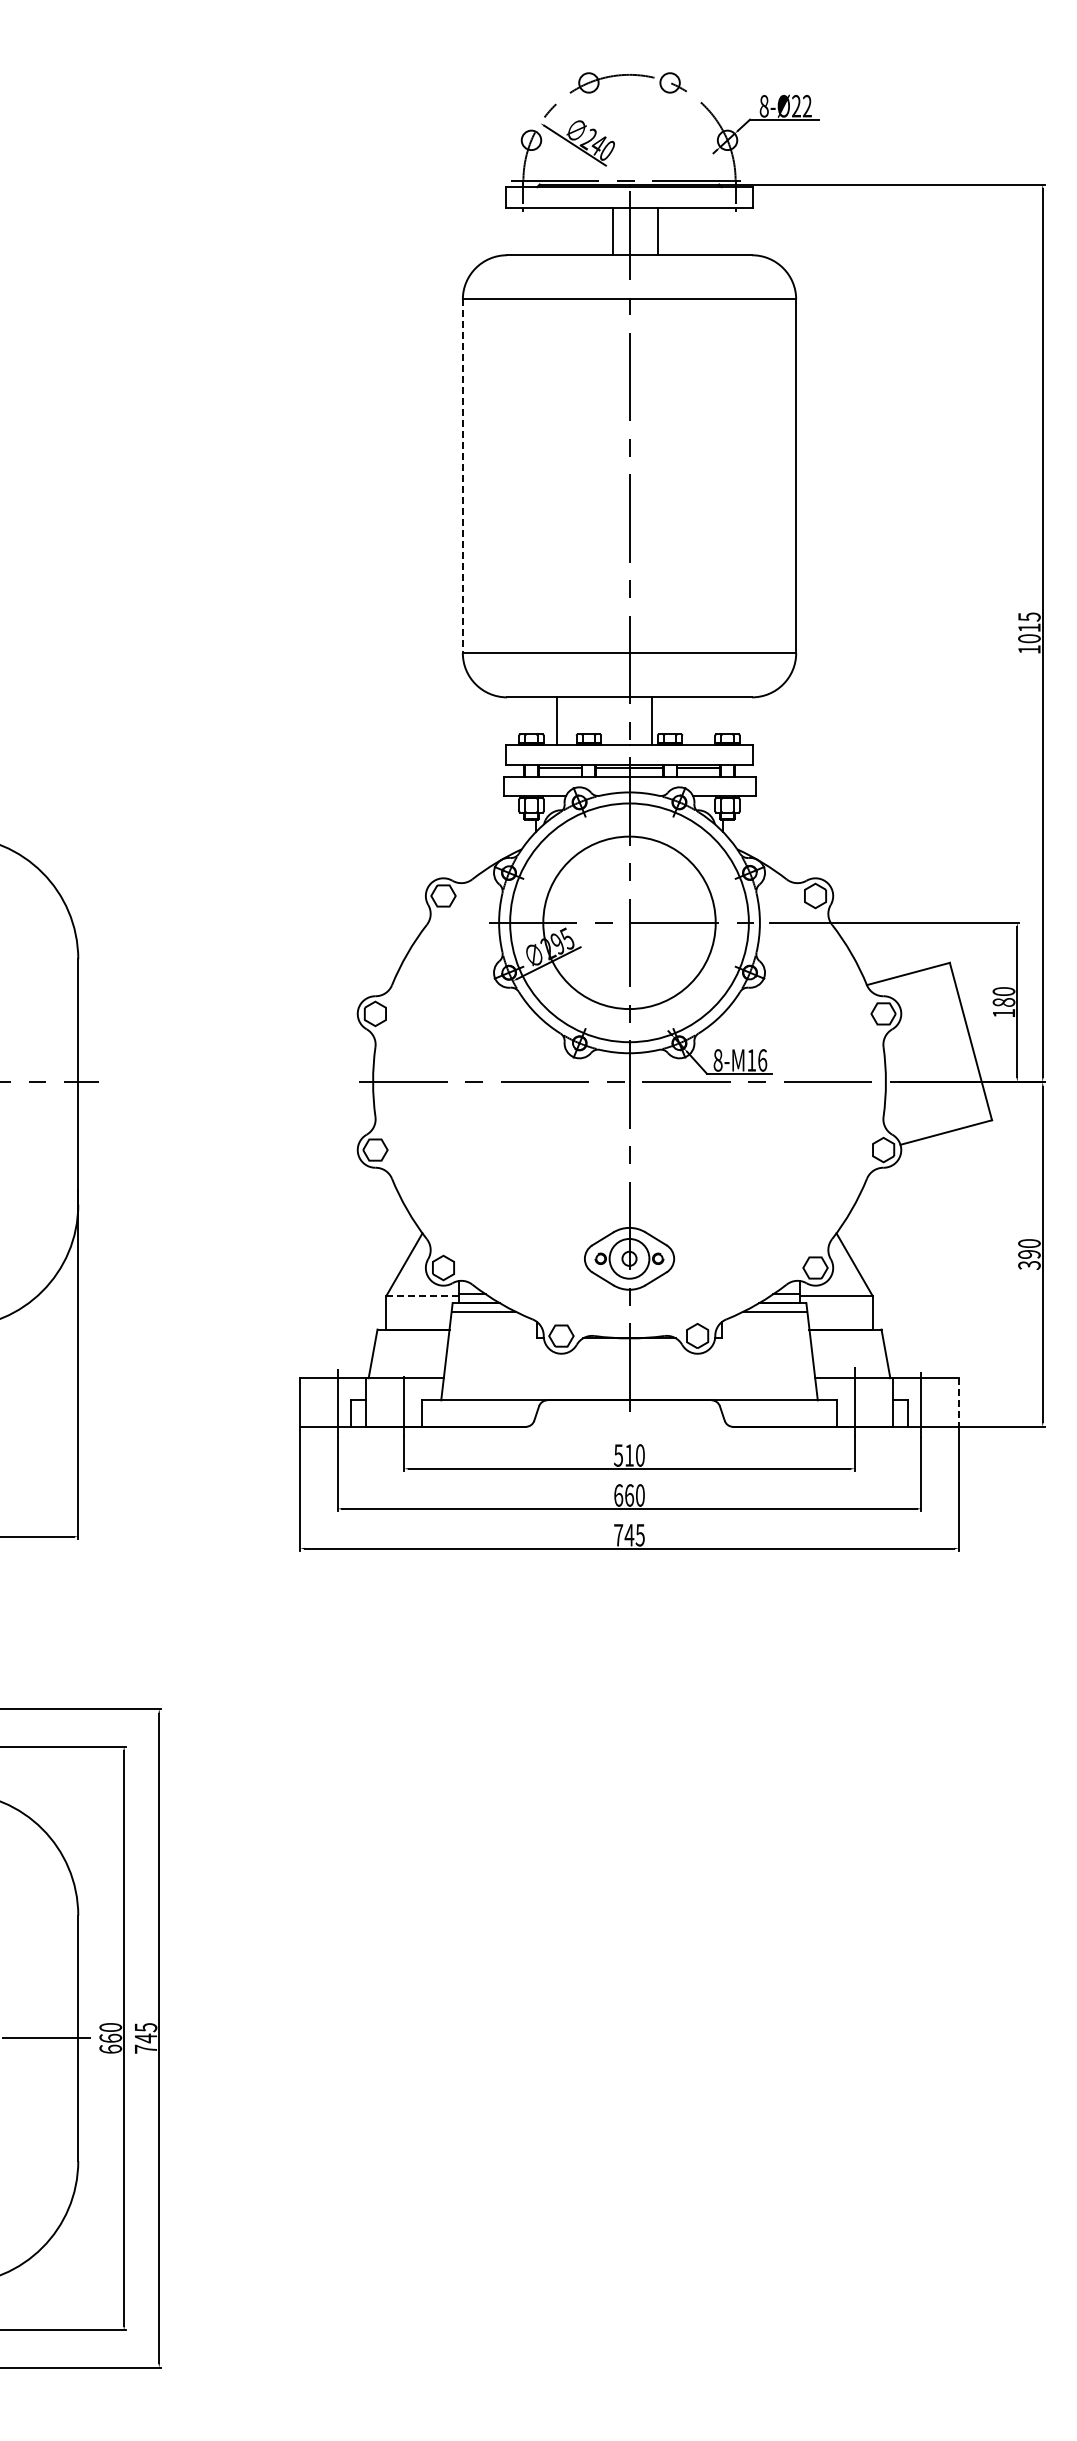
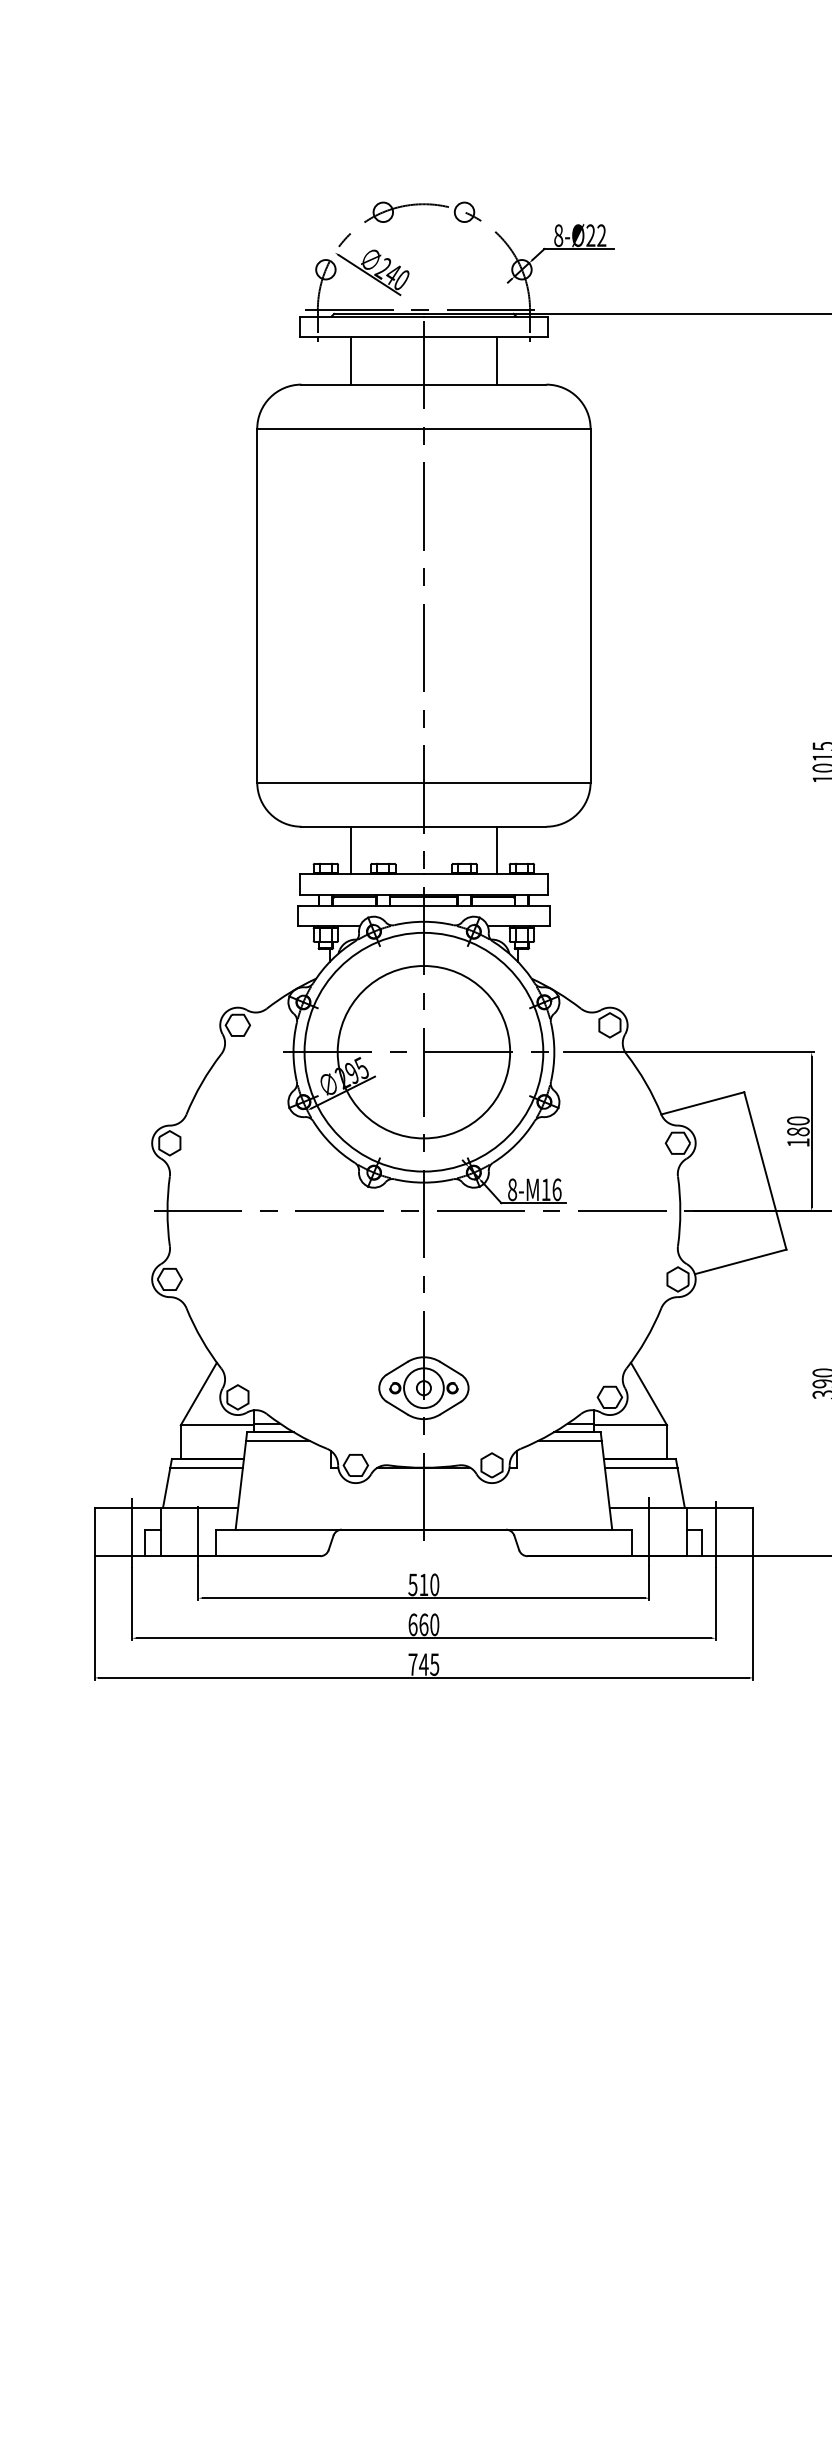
line: (612, 231) -> (350, 360), moved
line: (658, 231) -> (496, 360), moved
line: (462, 476) -> (256, 605), dashed -> solid
line: (652, 721) -> (496, 850), moved
line: (422, 1295) -> (216, 1424), dashed -> solid
line: (411, 1338) -> (205, 1467), added
line: (846, 1338) -> (640, 1467), added
line: (958, 1403) -> (752, 1532), dashed -> solid

